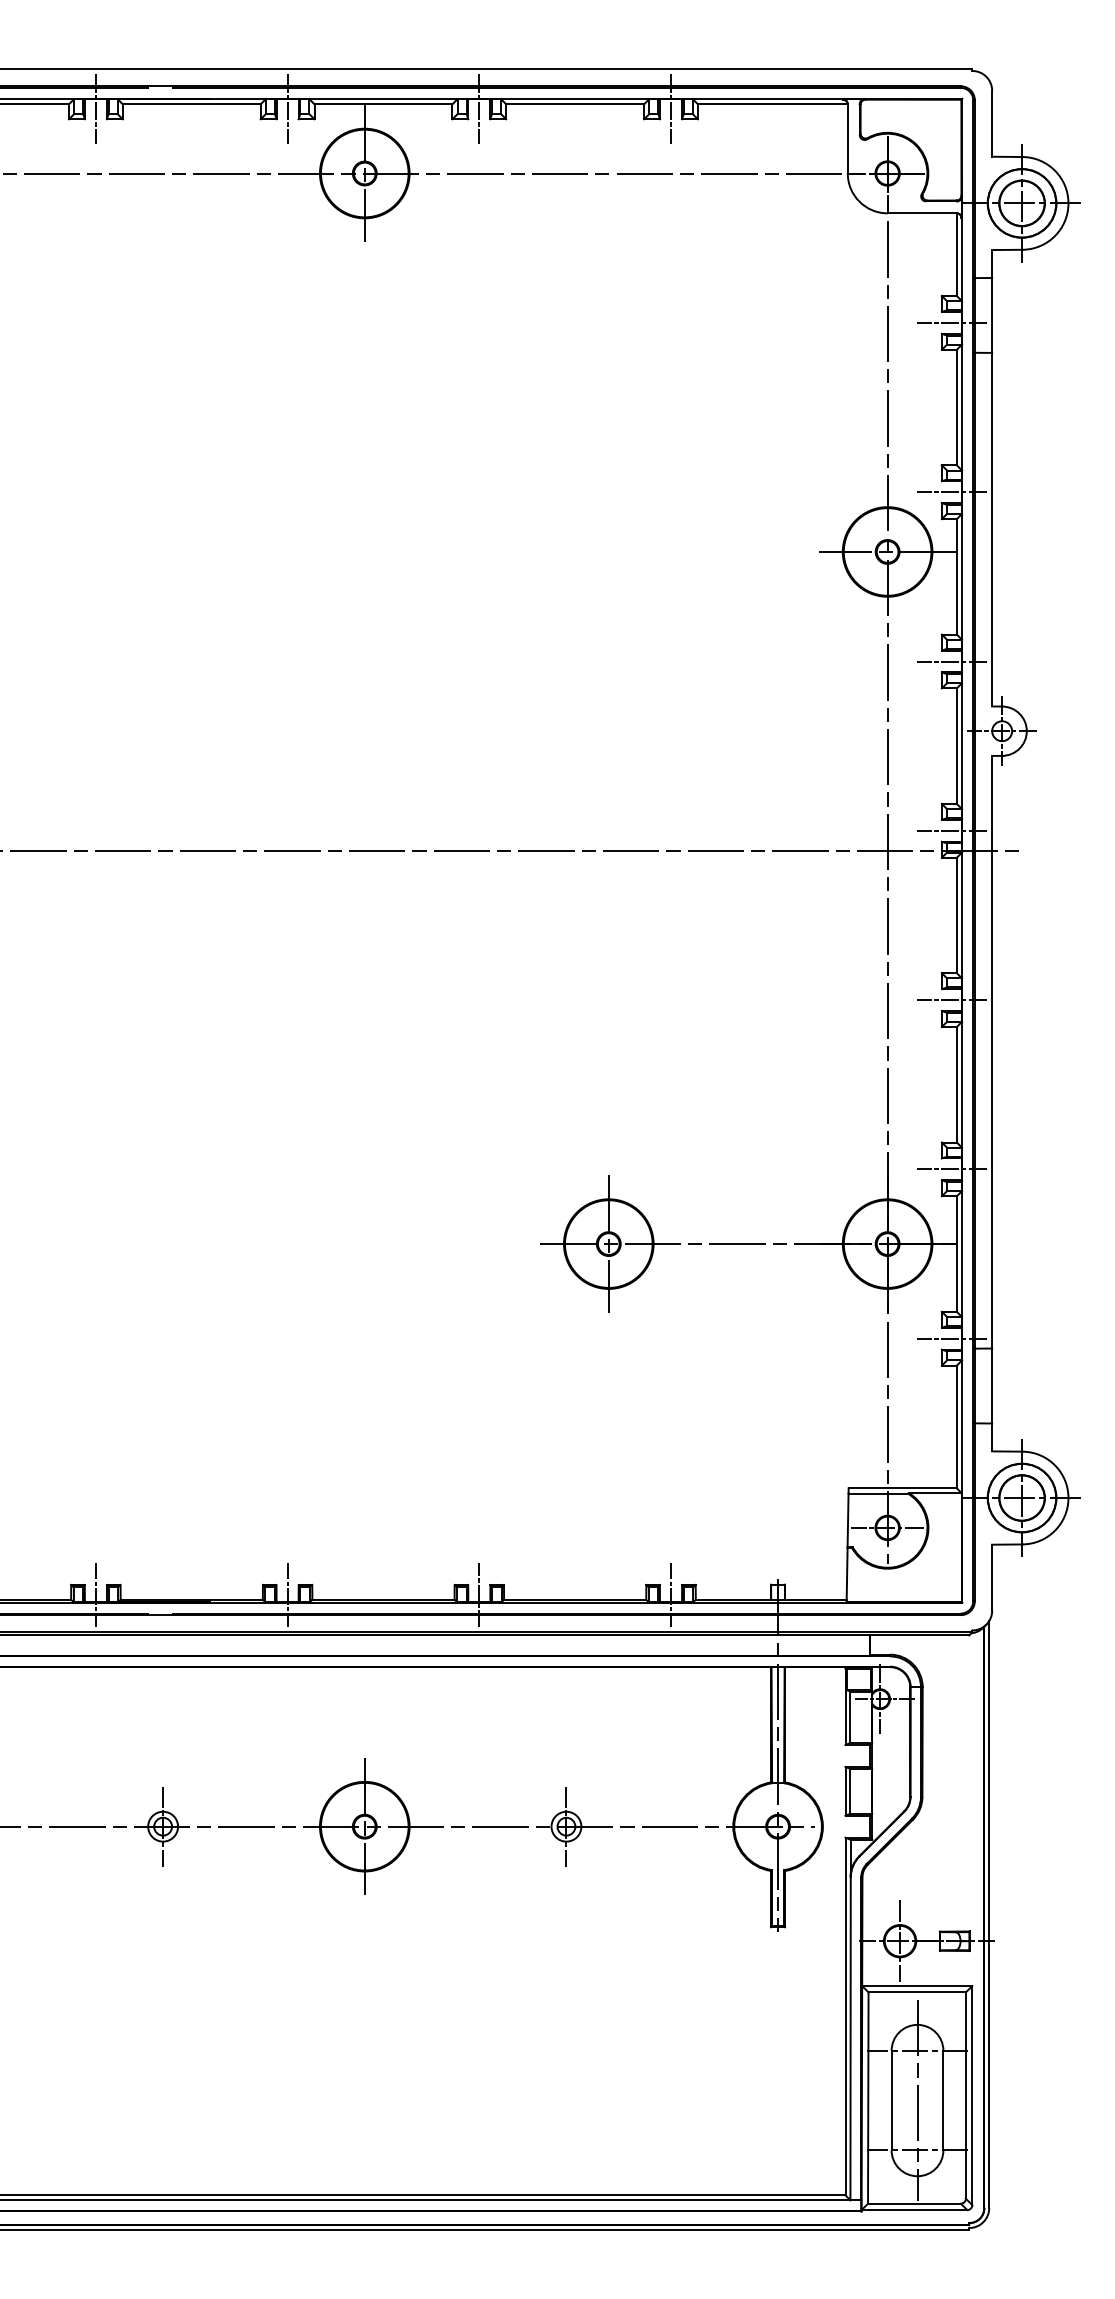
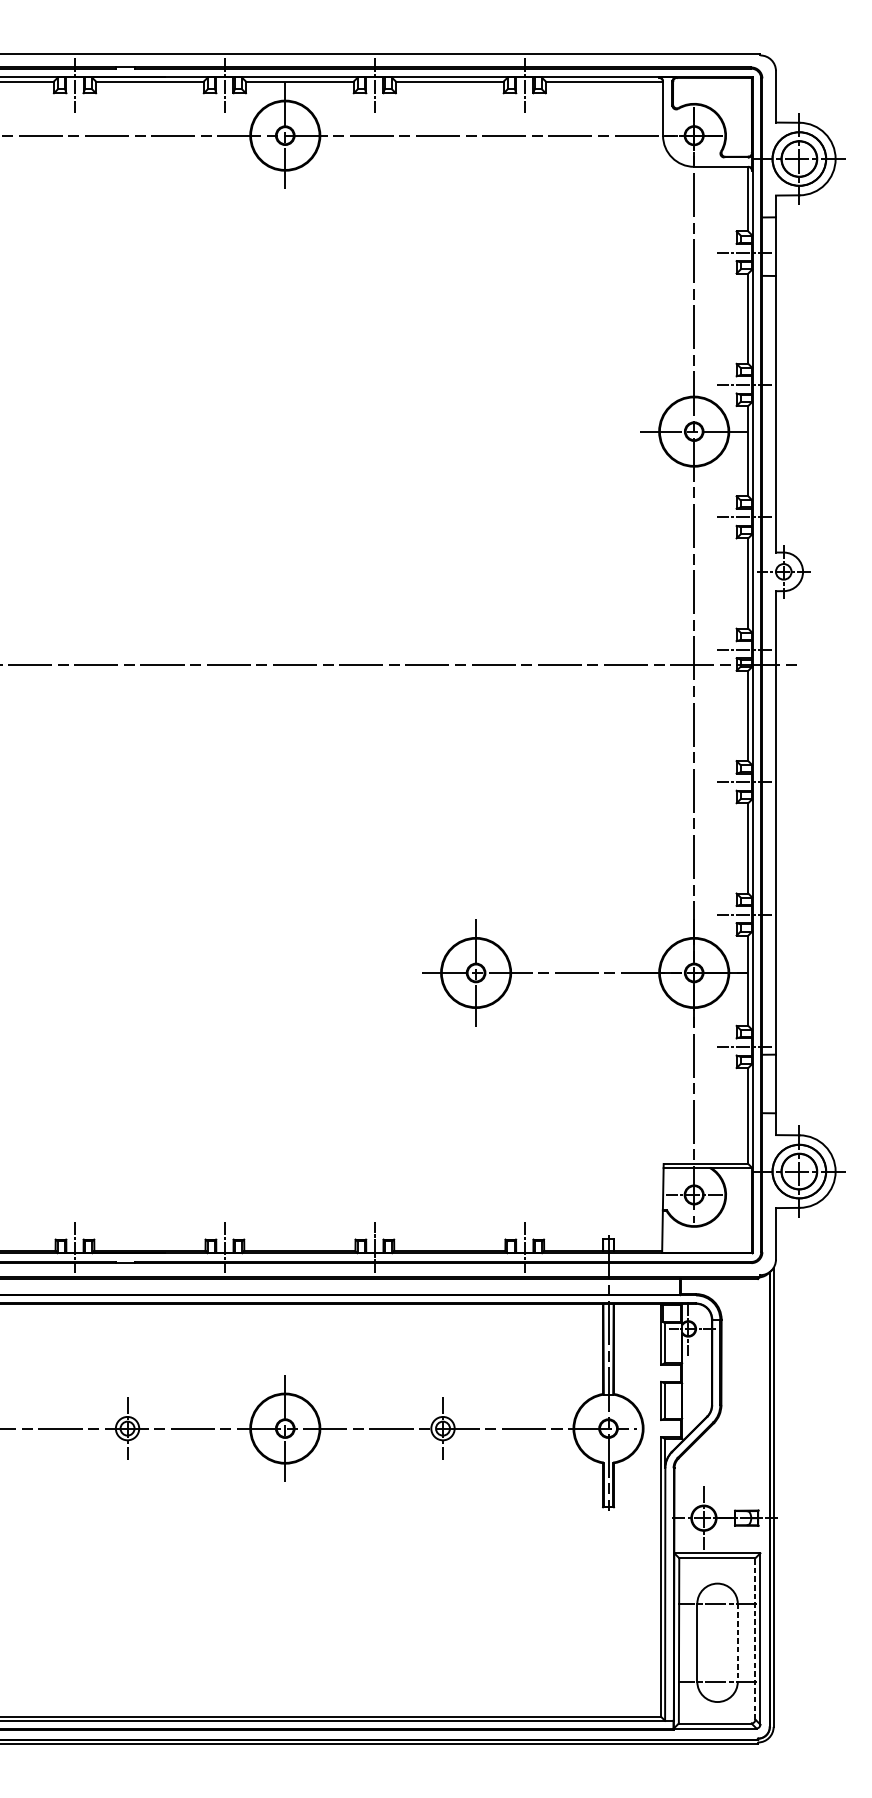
line: (965, 2095) -> (755, 1638), solid -> dashed
line: (917, 2100) -> (717, 1642), removed
line: (943, 2100) -> (737, 1642), solid -> dashed

